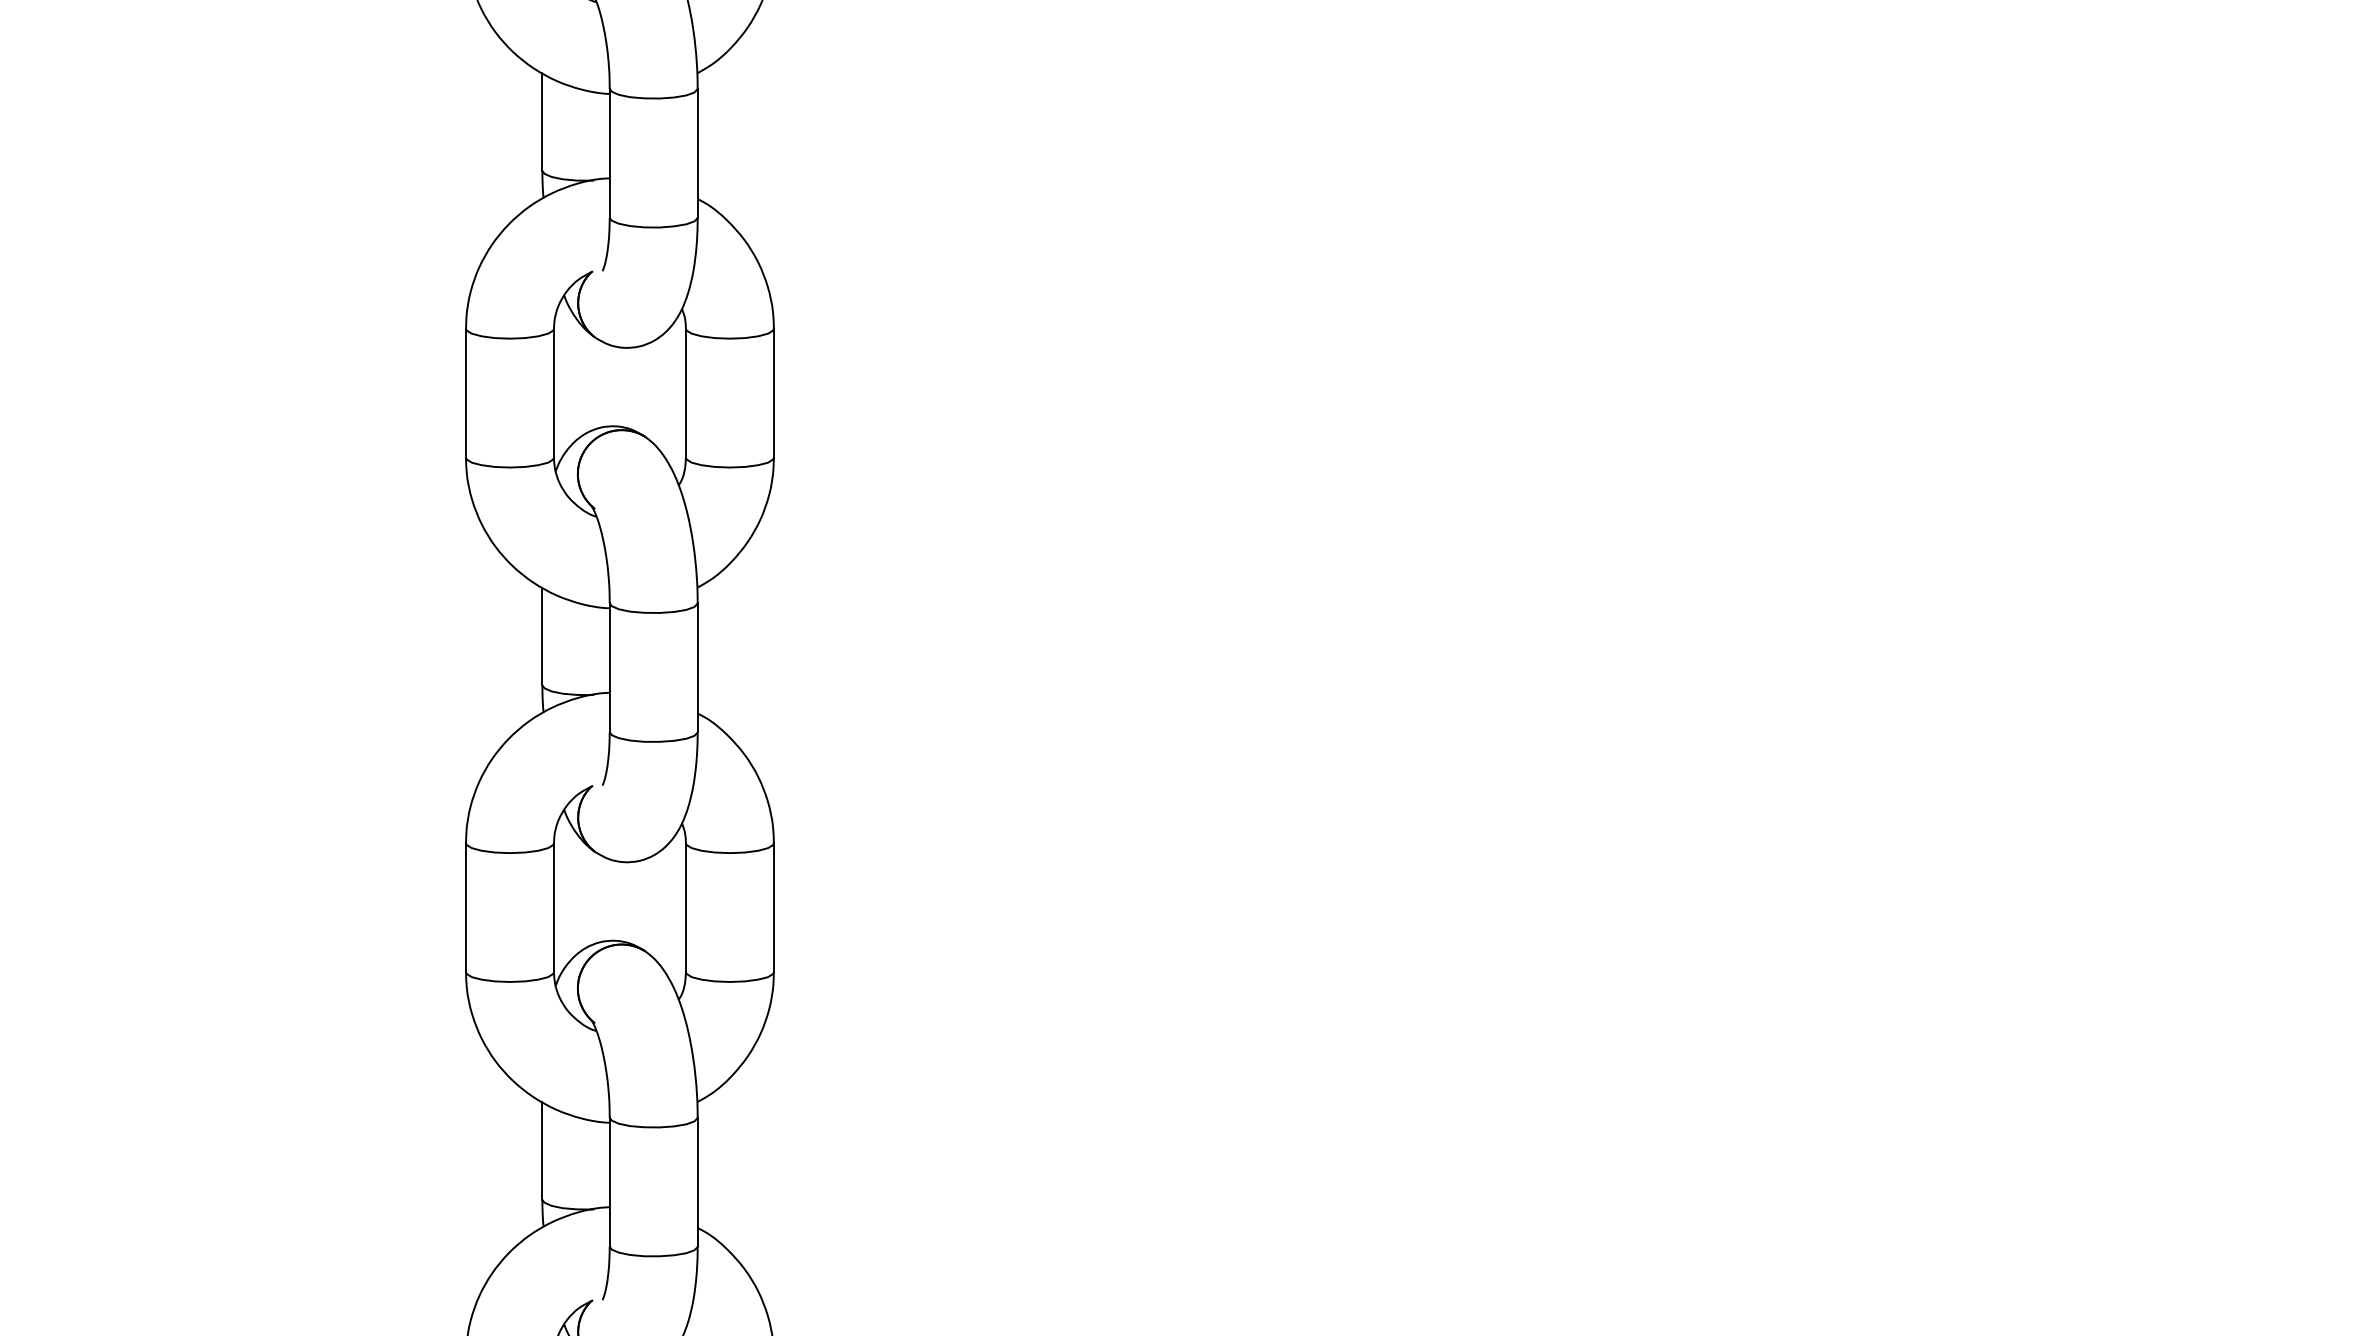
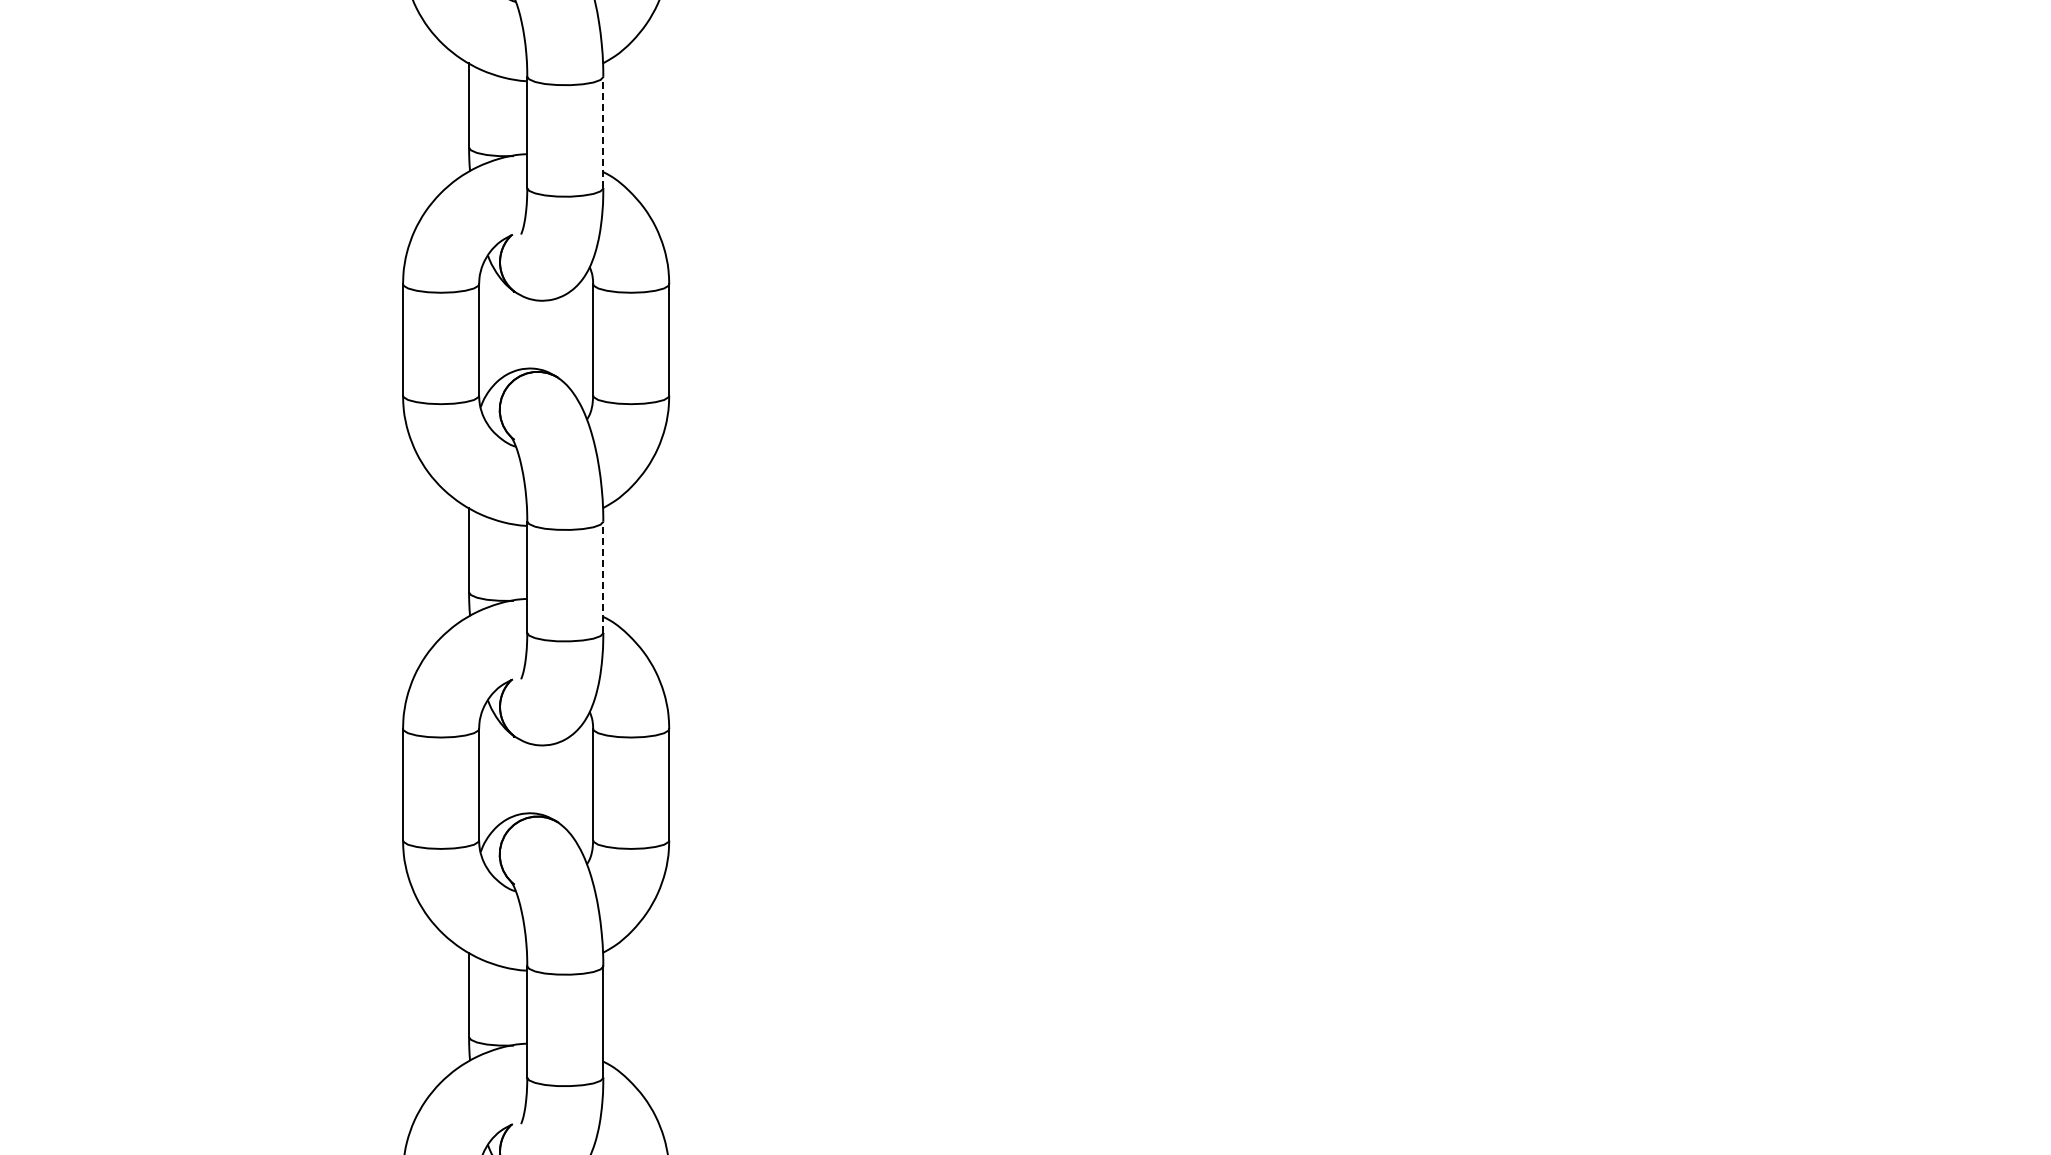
line: (697, 153) -> (603, 132), solid -> dashed
line: (697, 668) -> (603, 577), solid -> dashed

